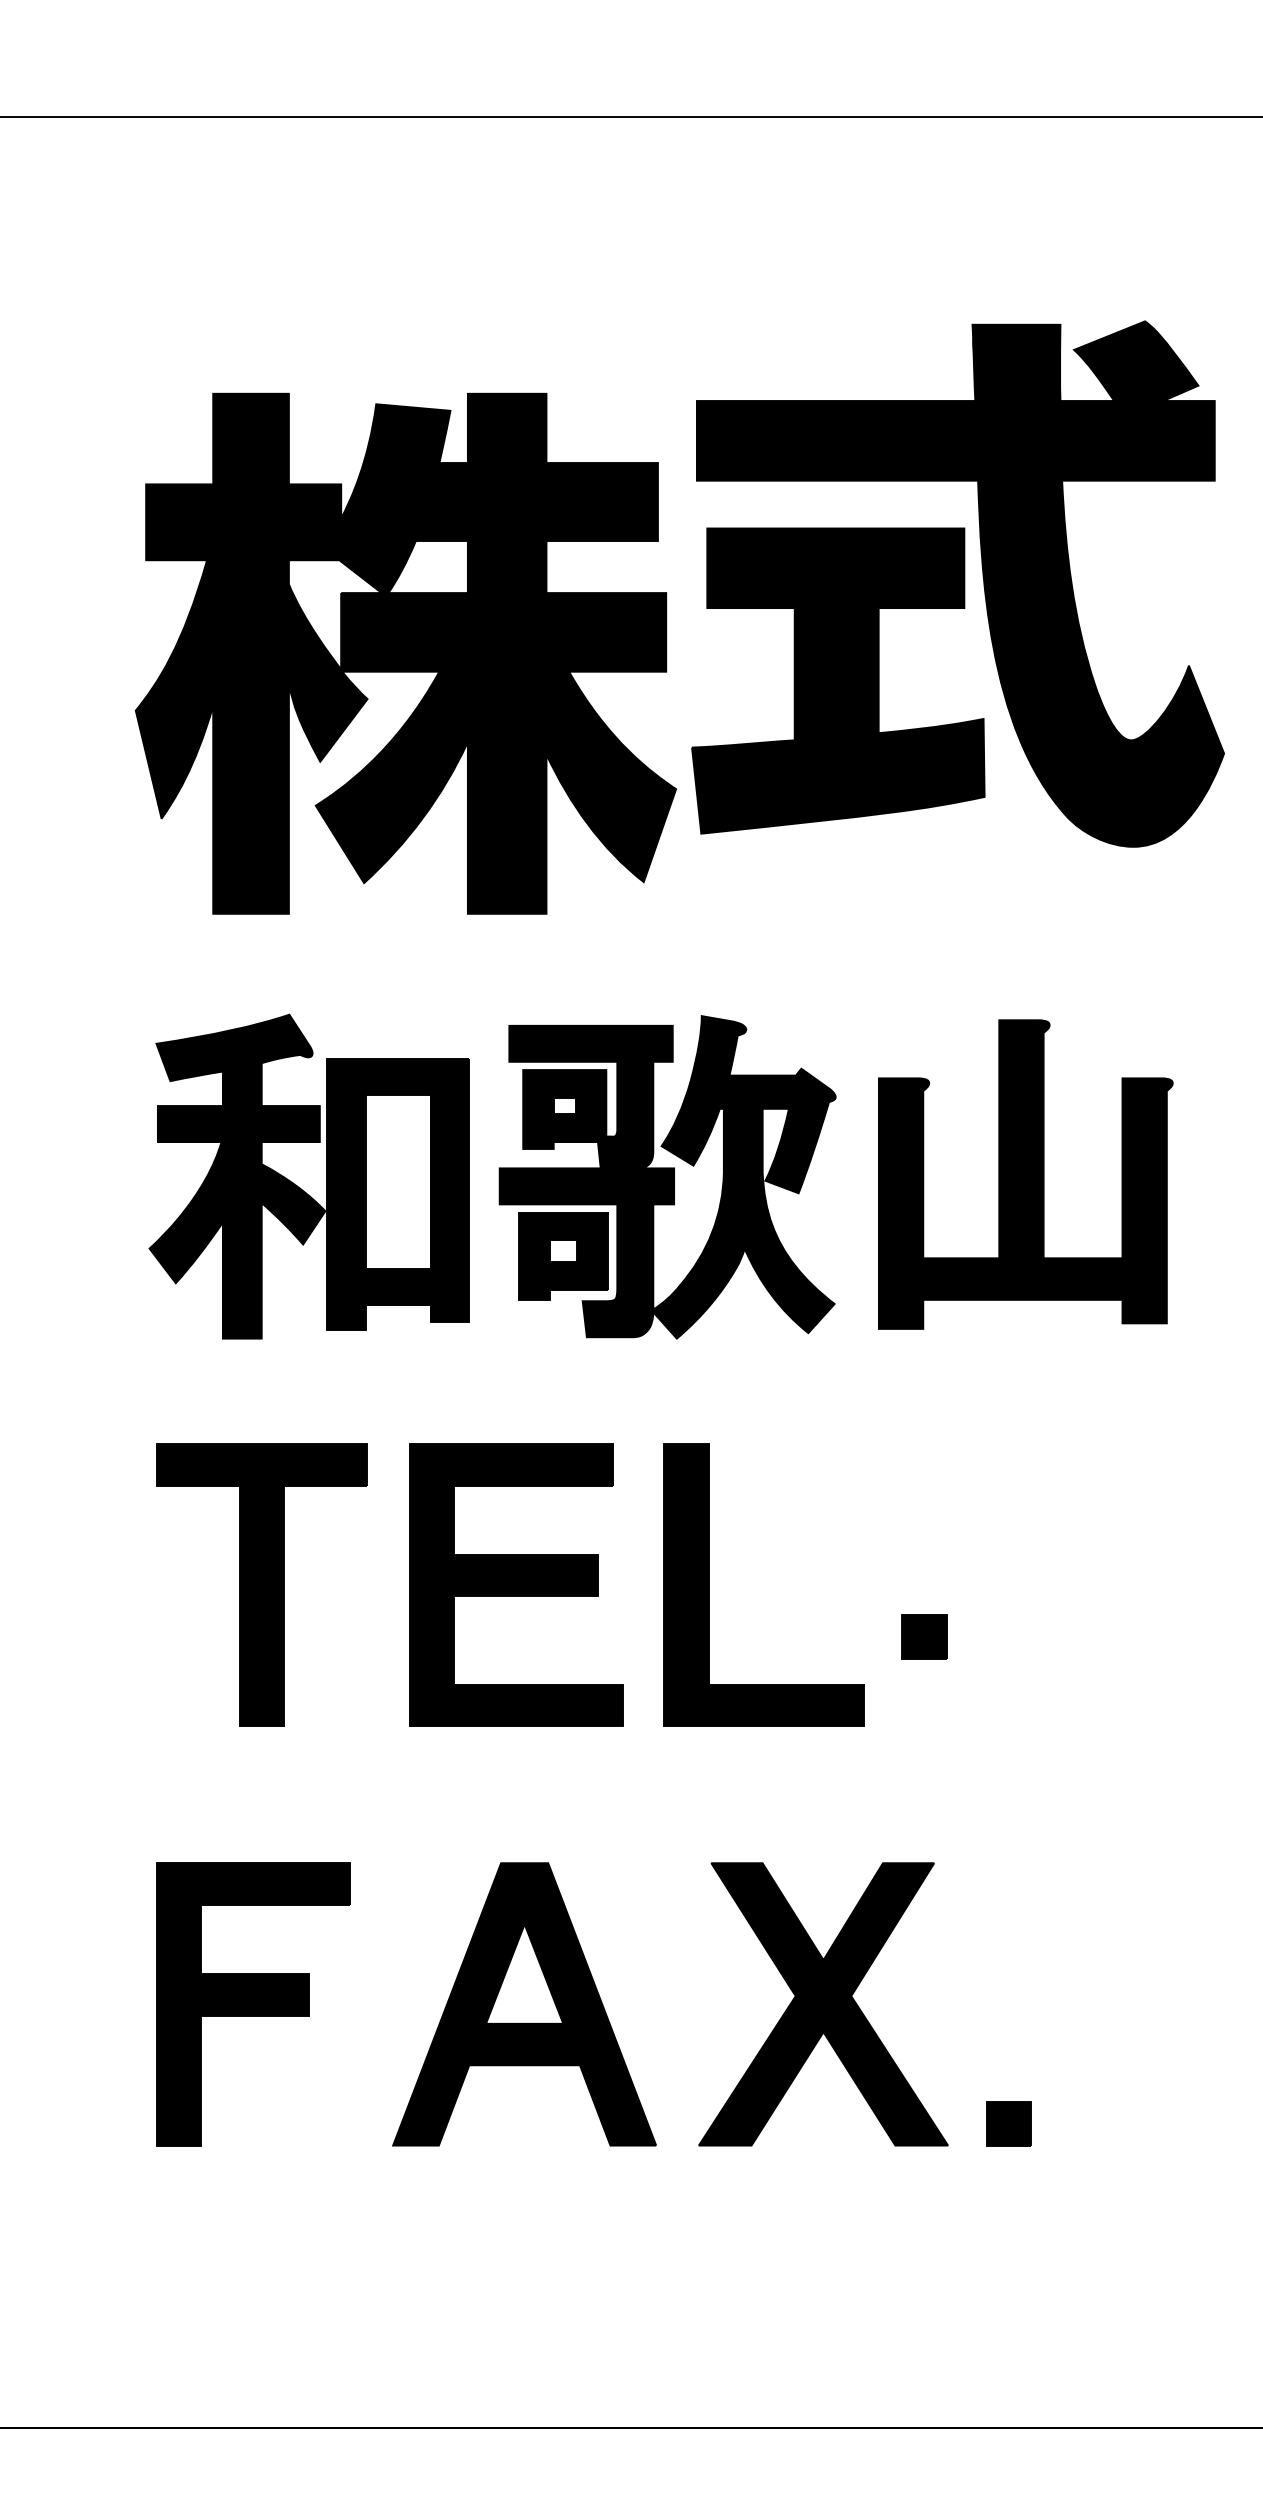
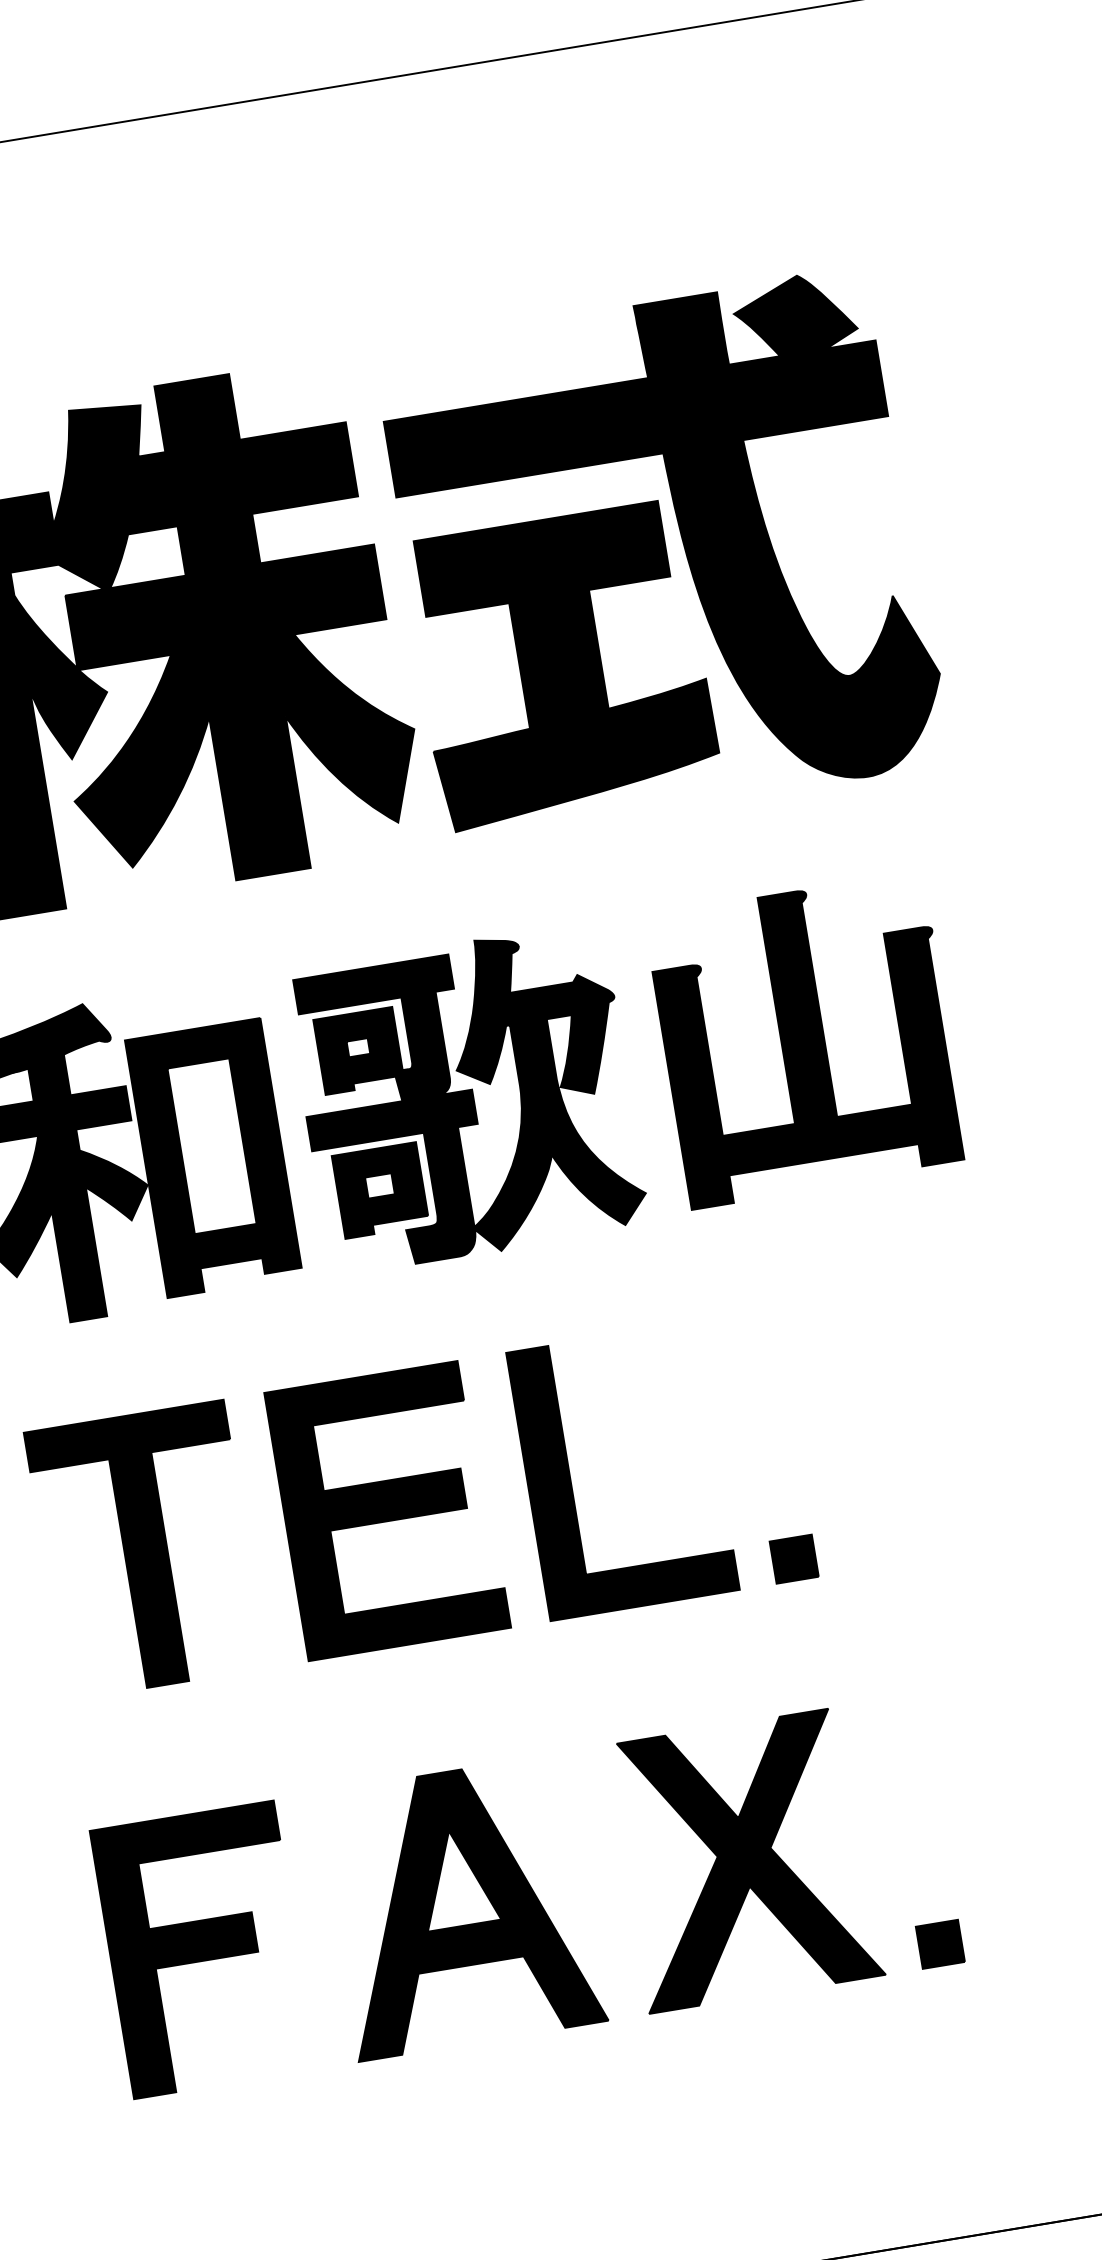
part: (957, 583) -> (659, 554), moved
part: (924, 1636) -> (794, 1558), moved

